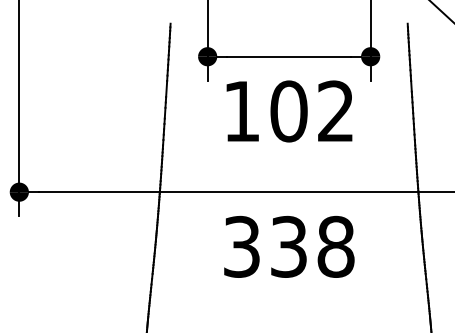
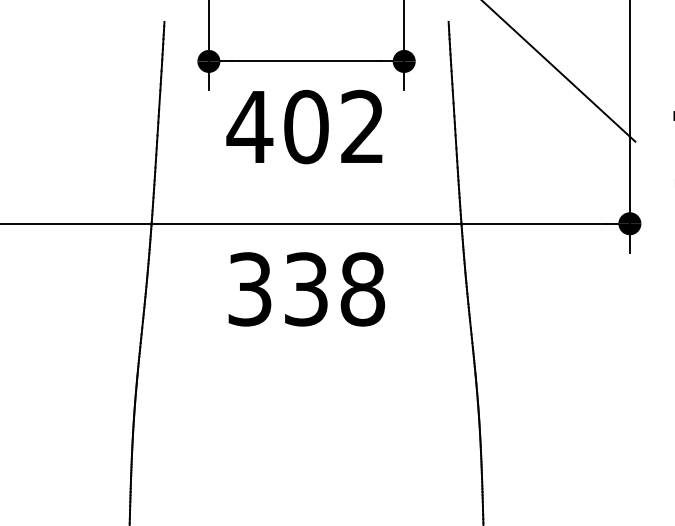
text: (241, 111) -> (249, 126), 102 -> 402

